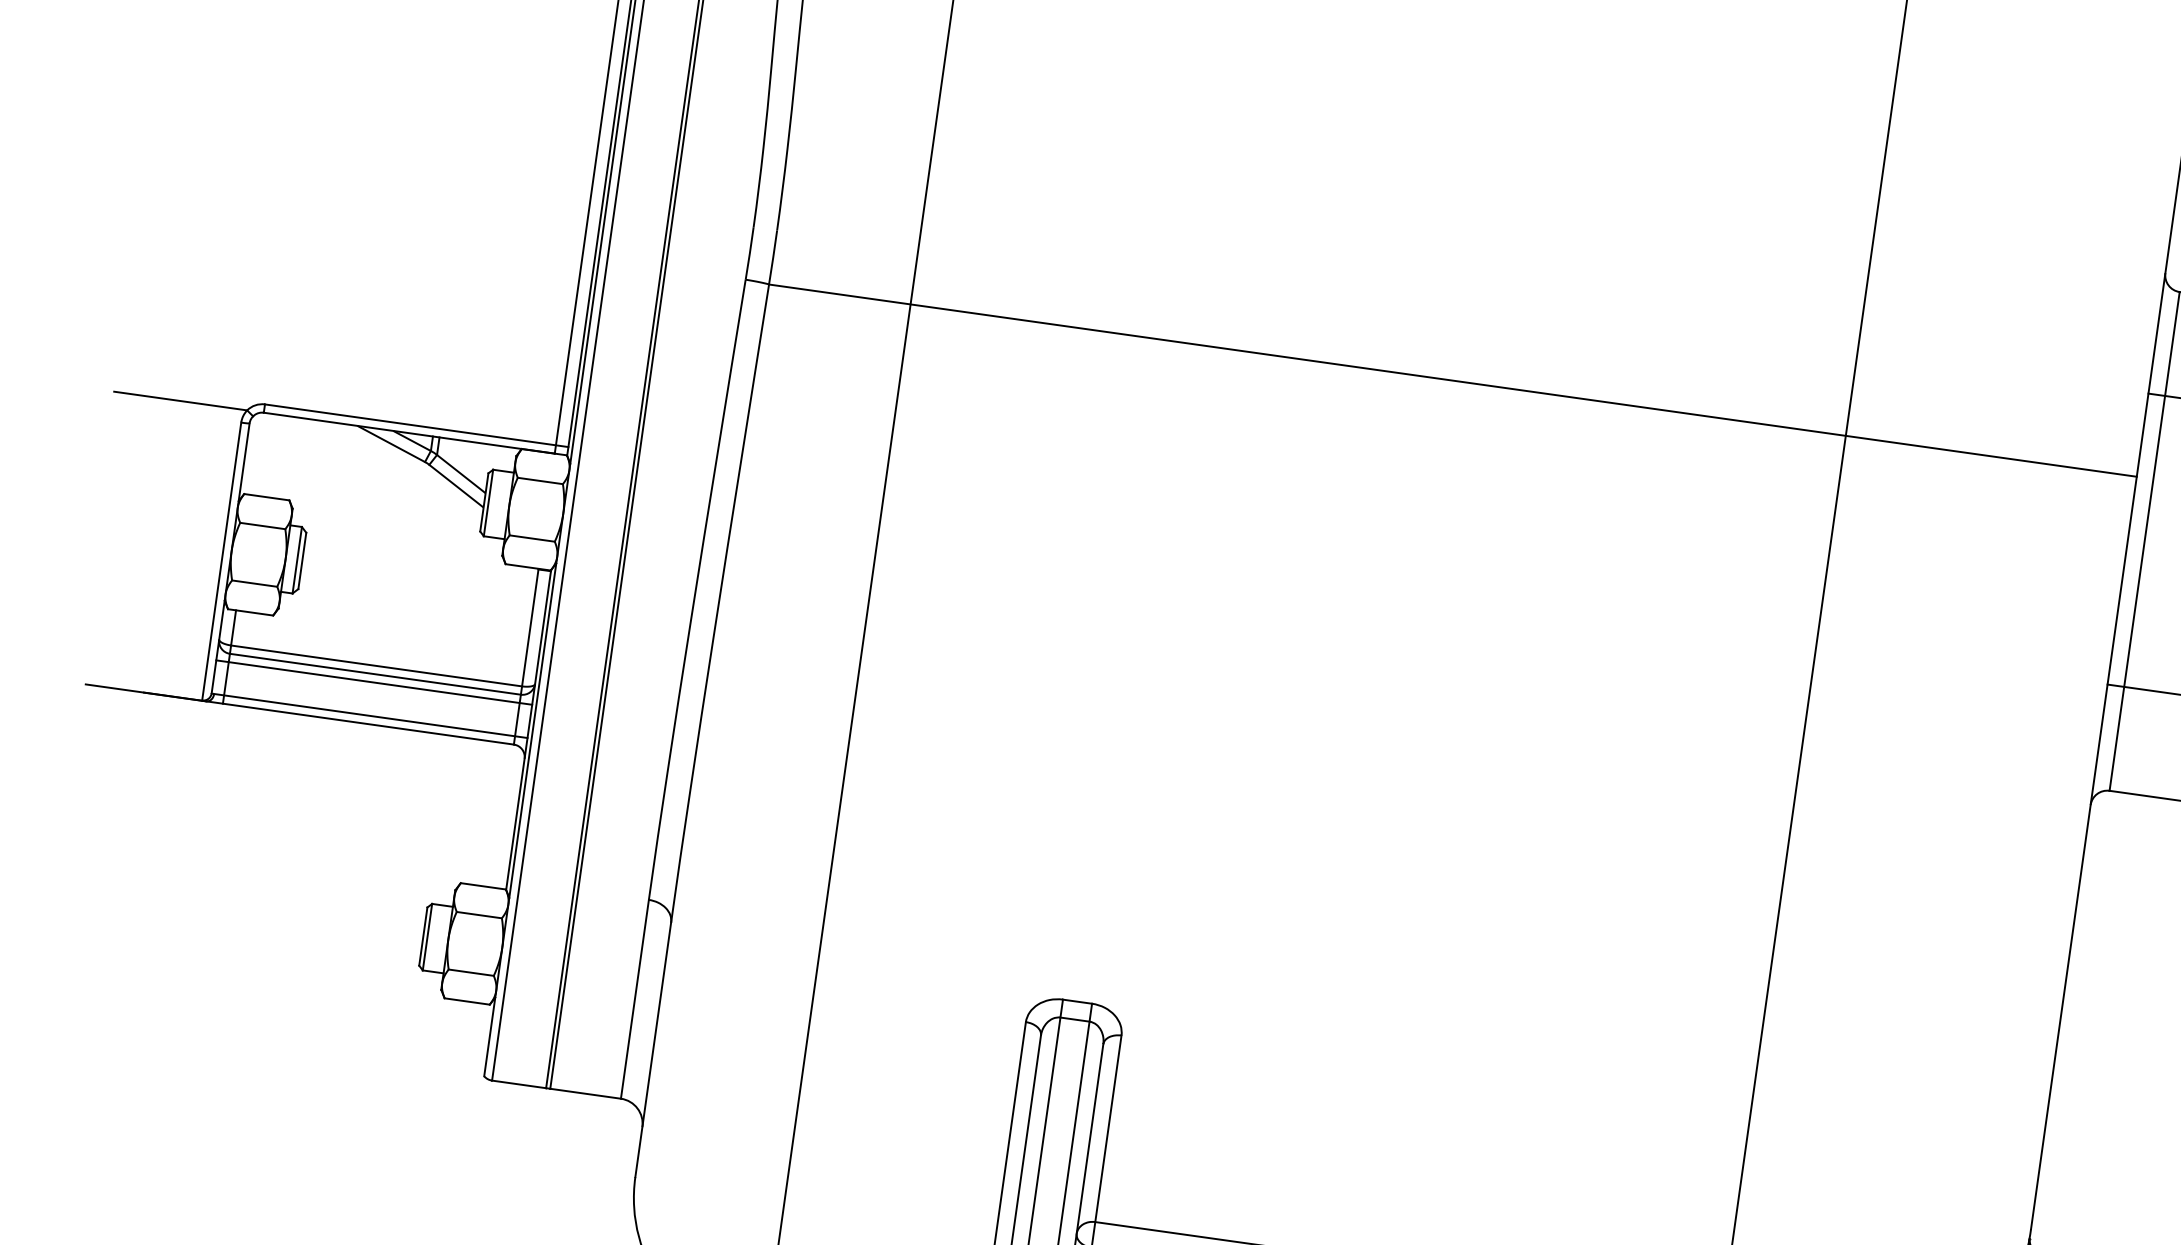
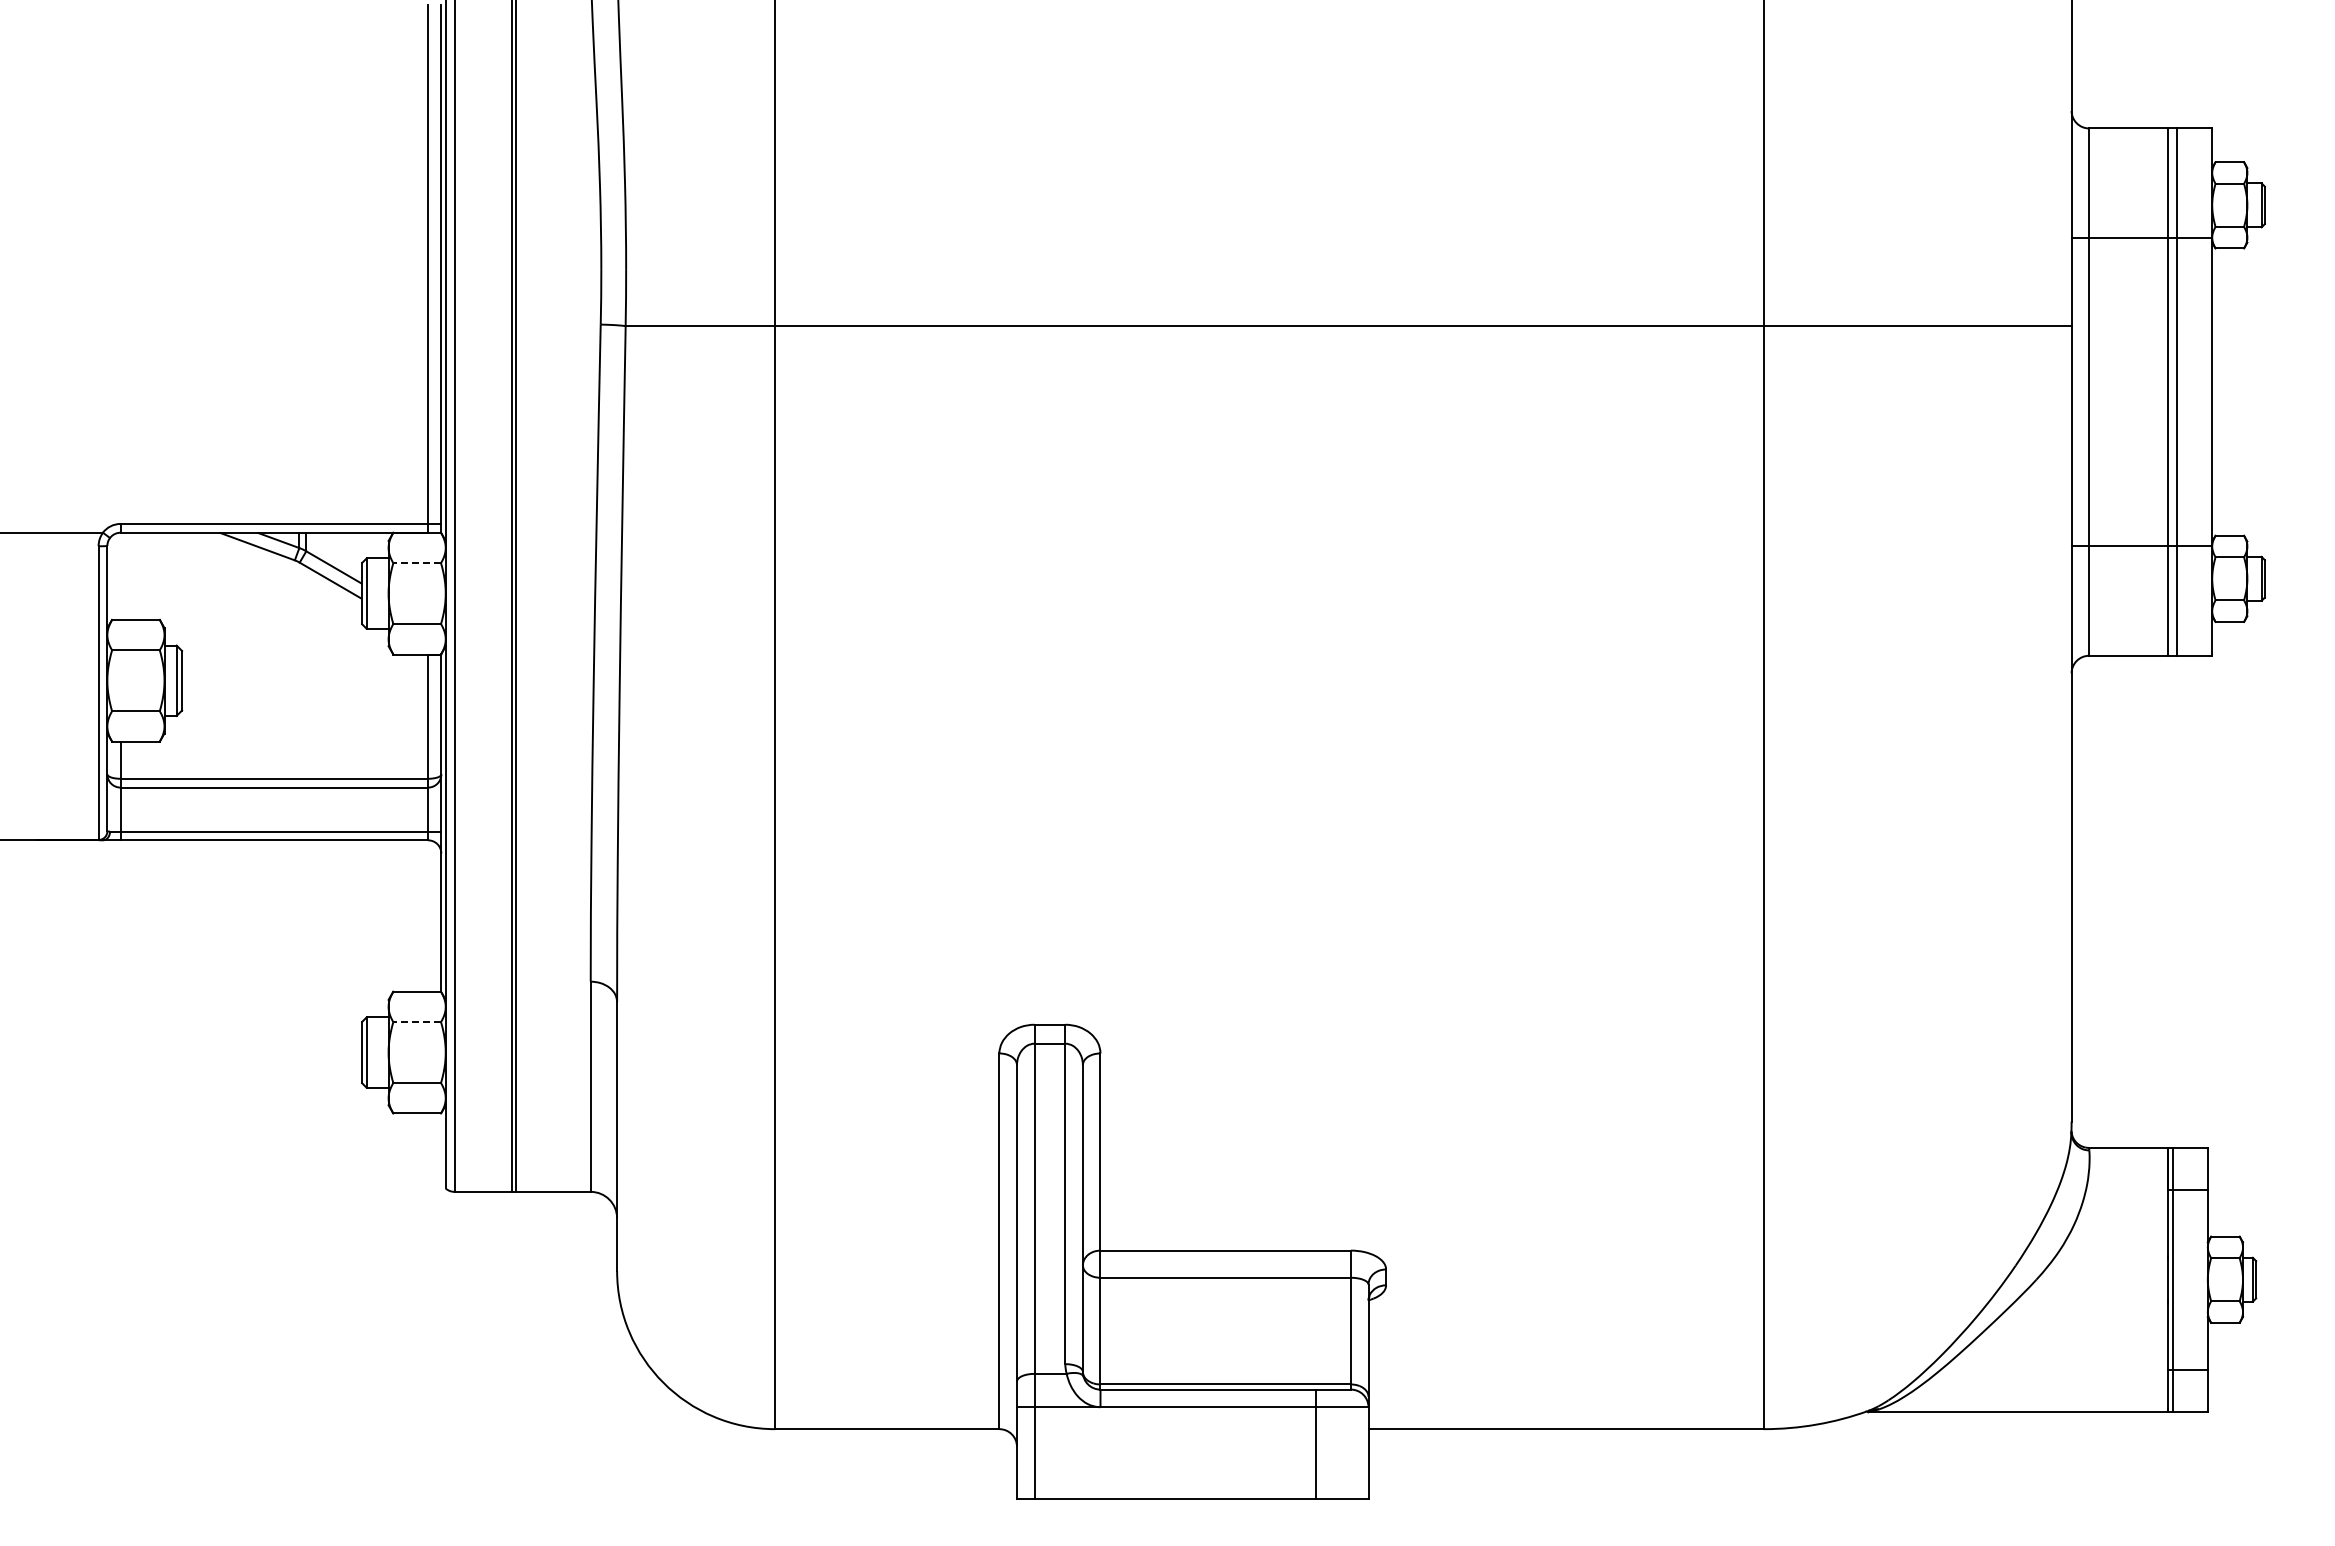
line: (540, 481) -> (417, 563), solid -> dashed
line: (374, 682) -> (274, 796), removed
line: (479, 915) -> (417, 1022), solid -> dashed

